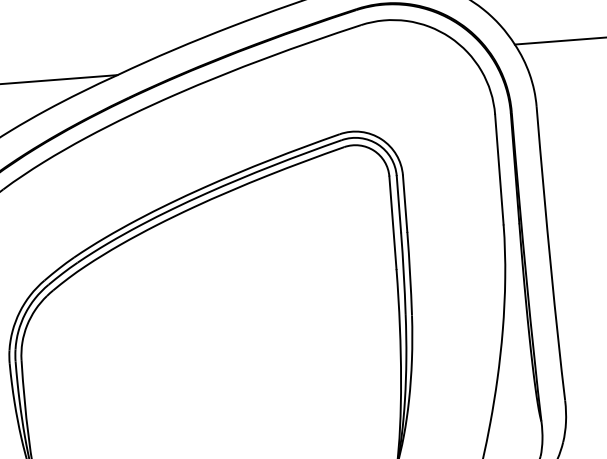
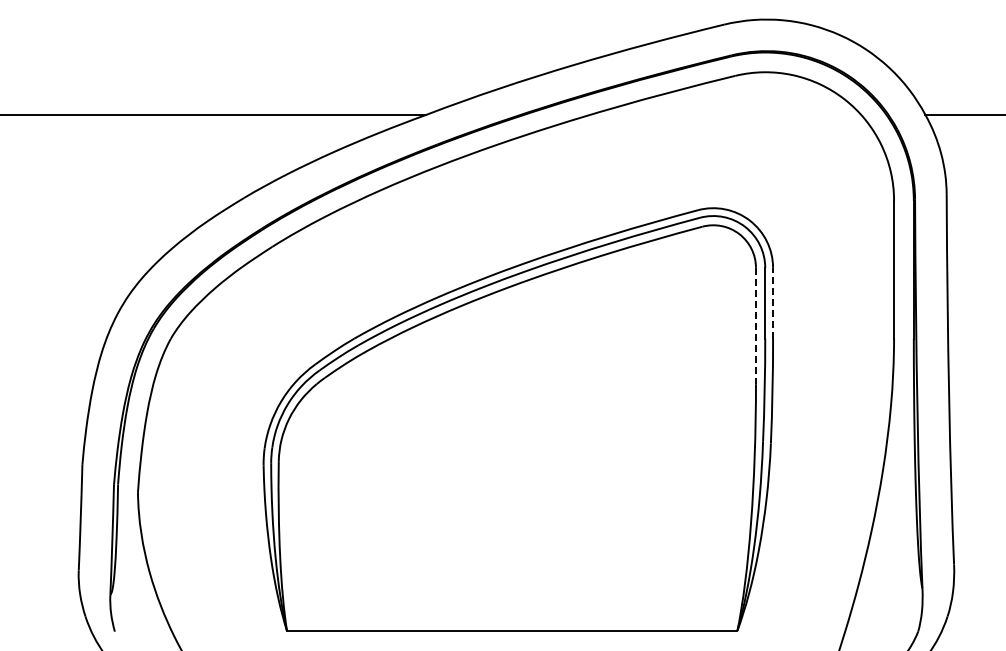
line: (405, 203) -> (773, 302), solid -> dashed
line: (392, 223) -> (755, 326), solid -> dashed

